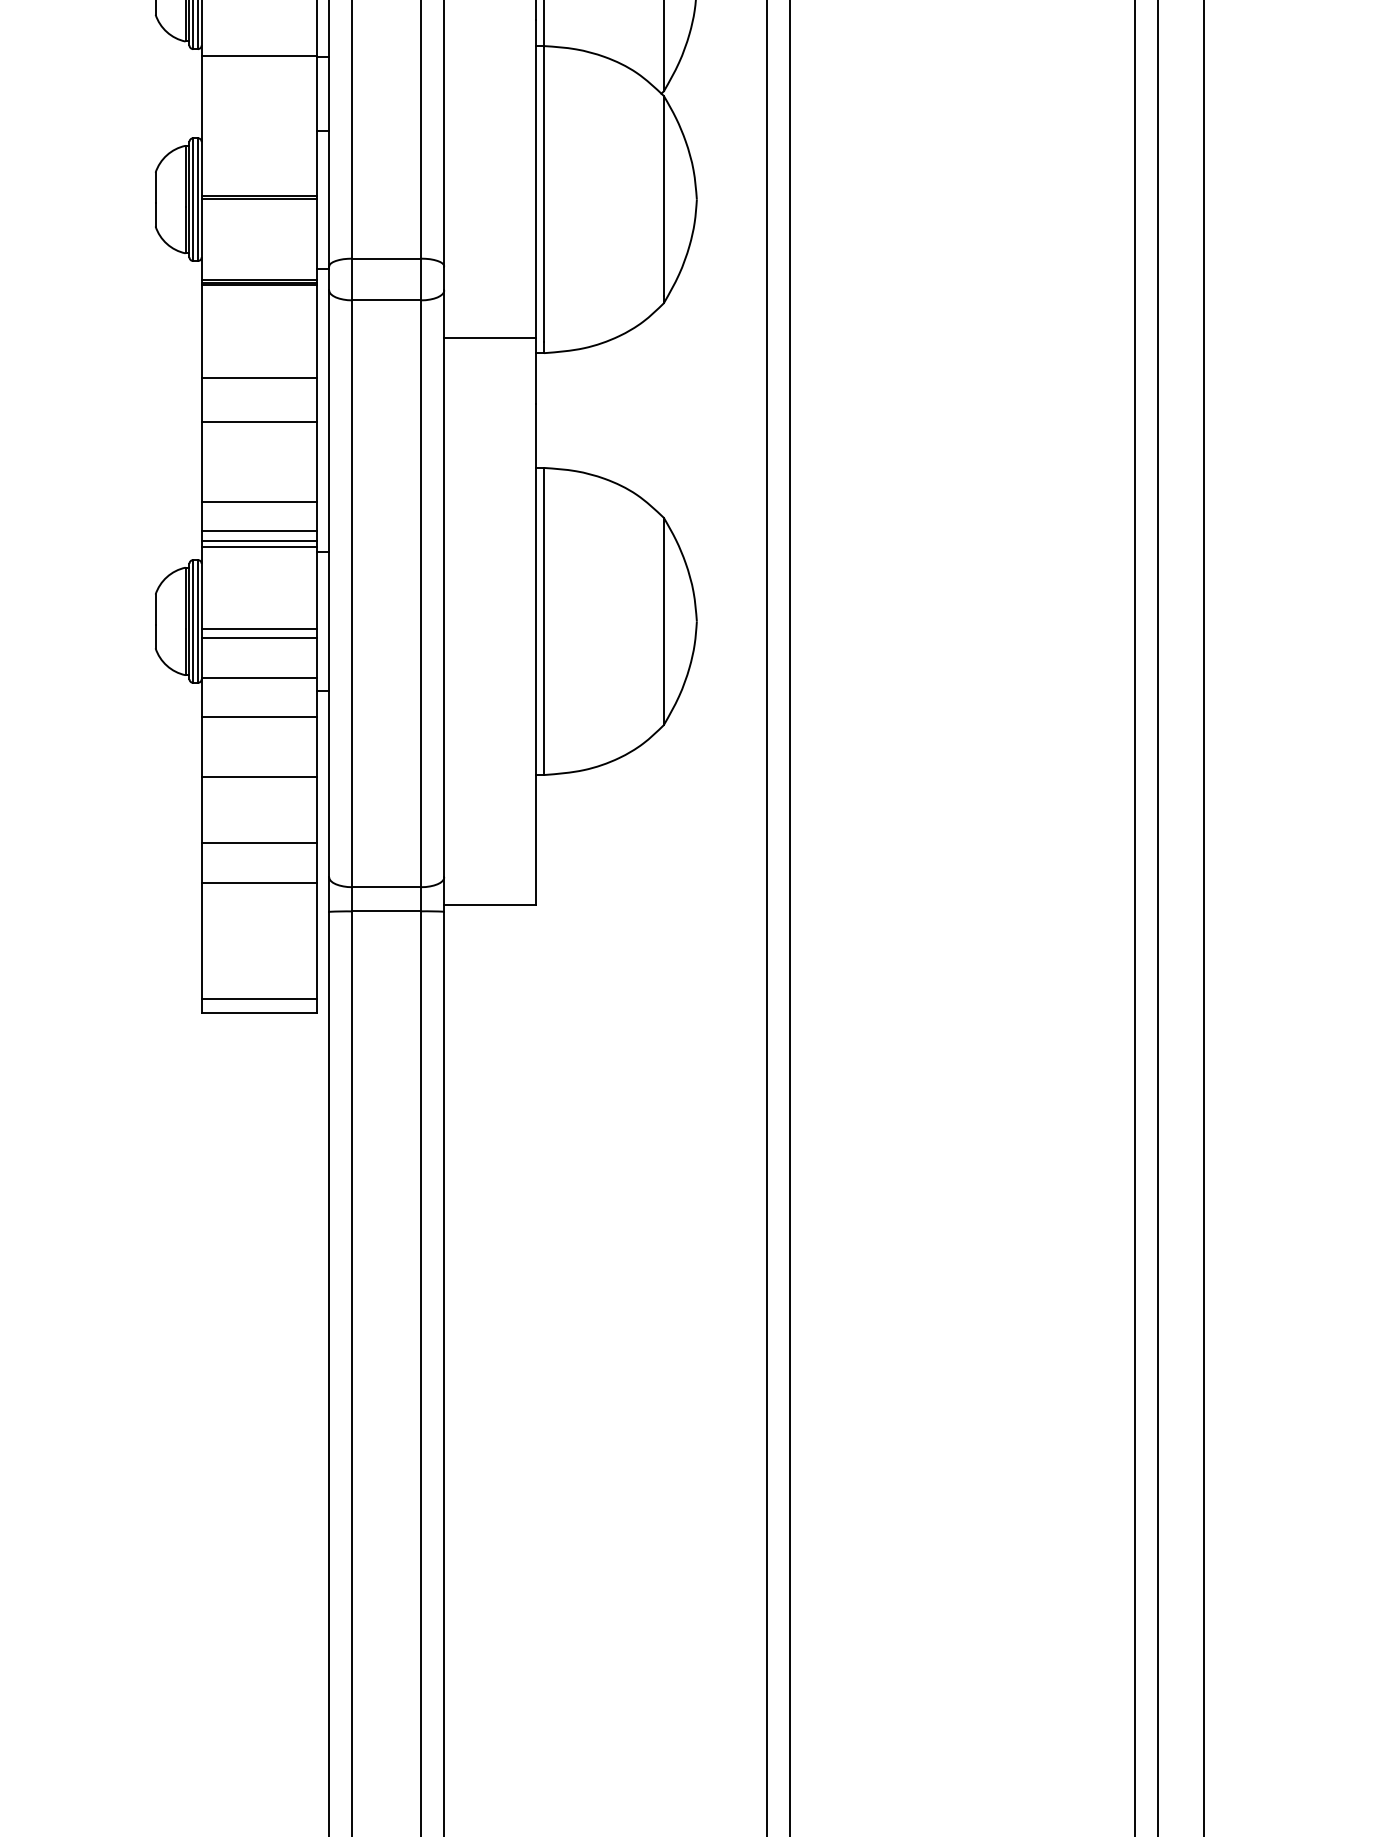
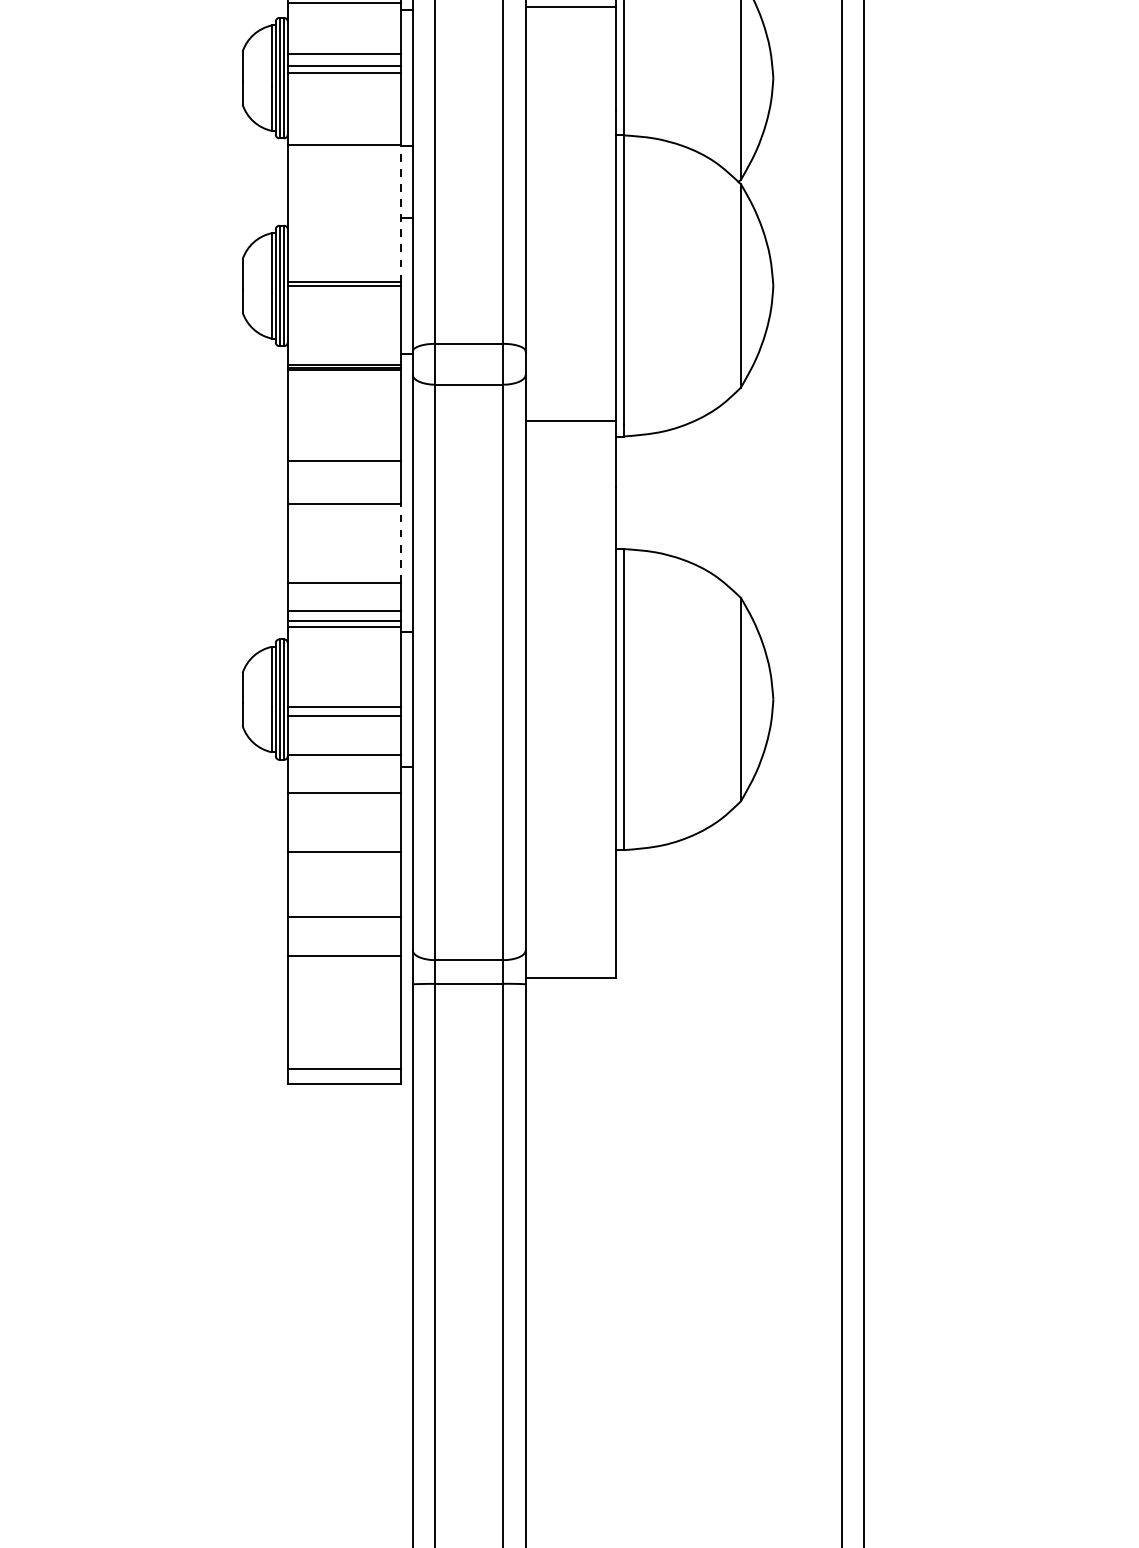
line: (316, 125) -> (400, 213), solid -> dashed
line: (316, 462) -> (400, 543), solid -> dashed

